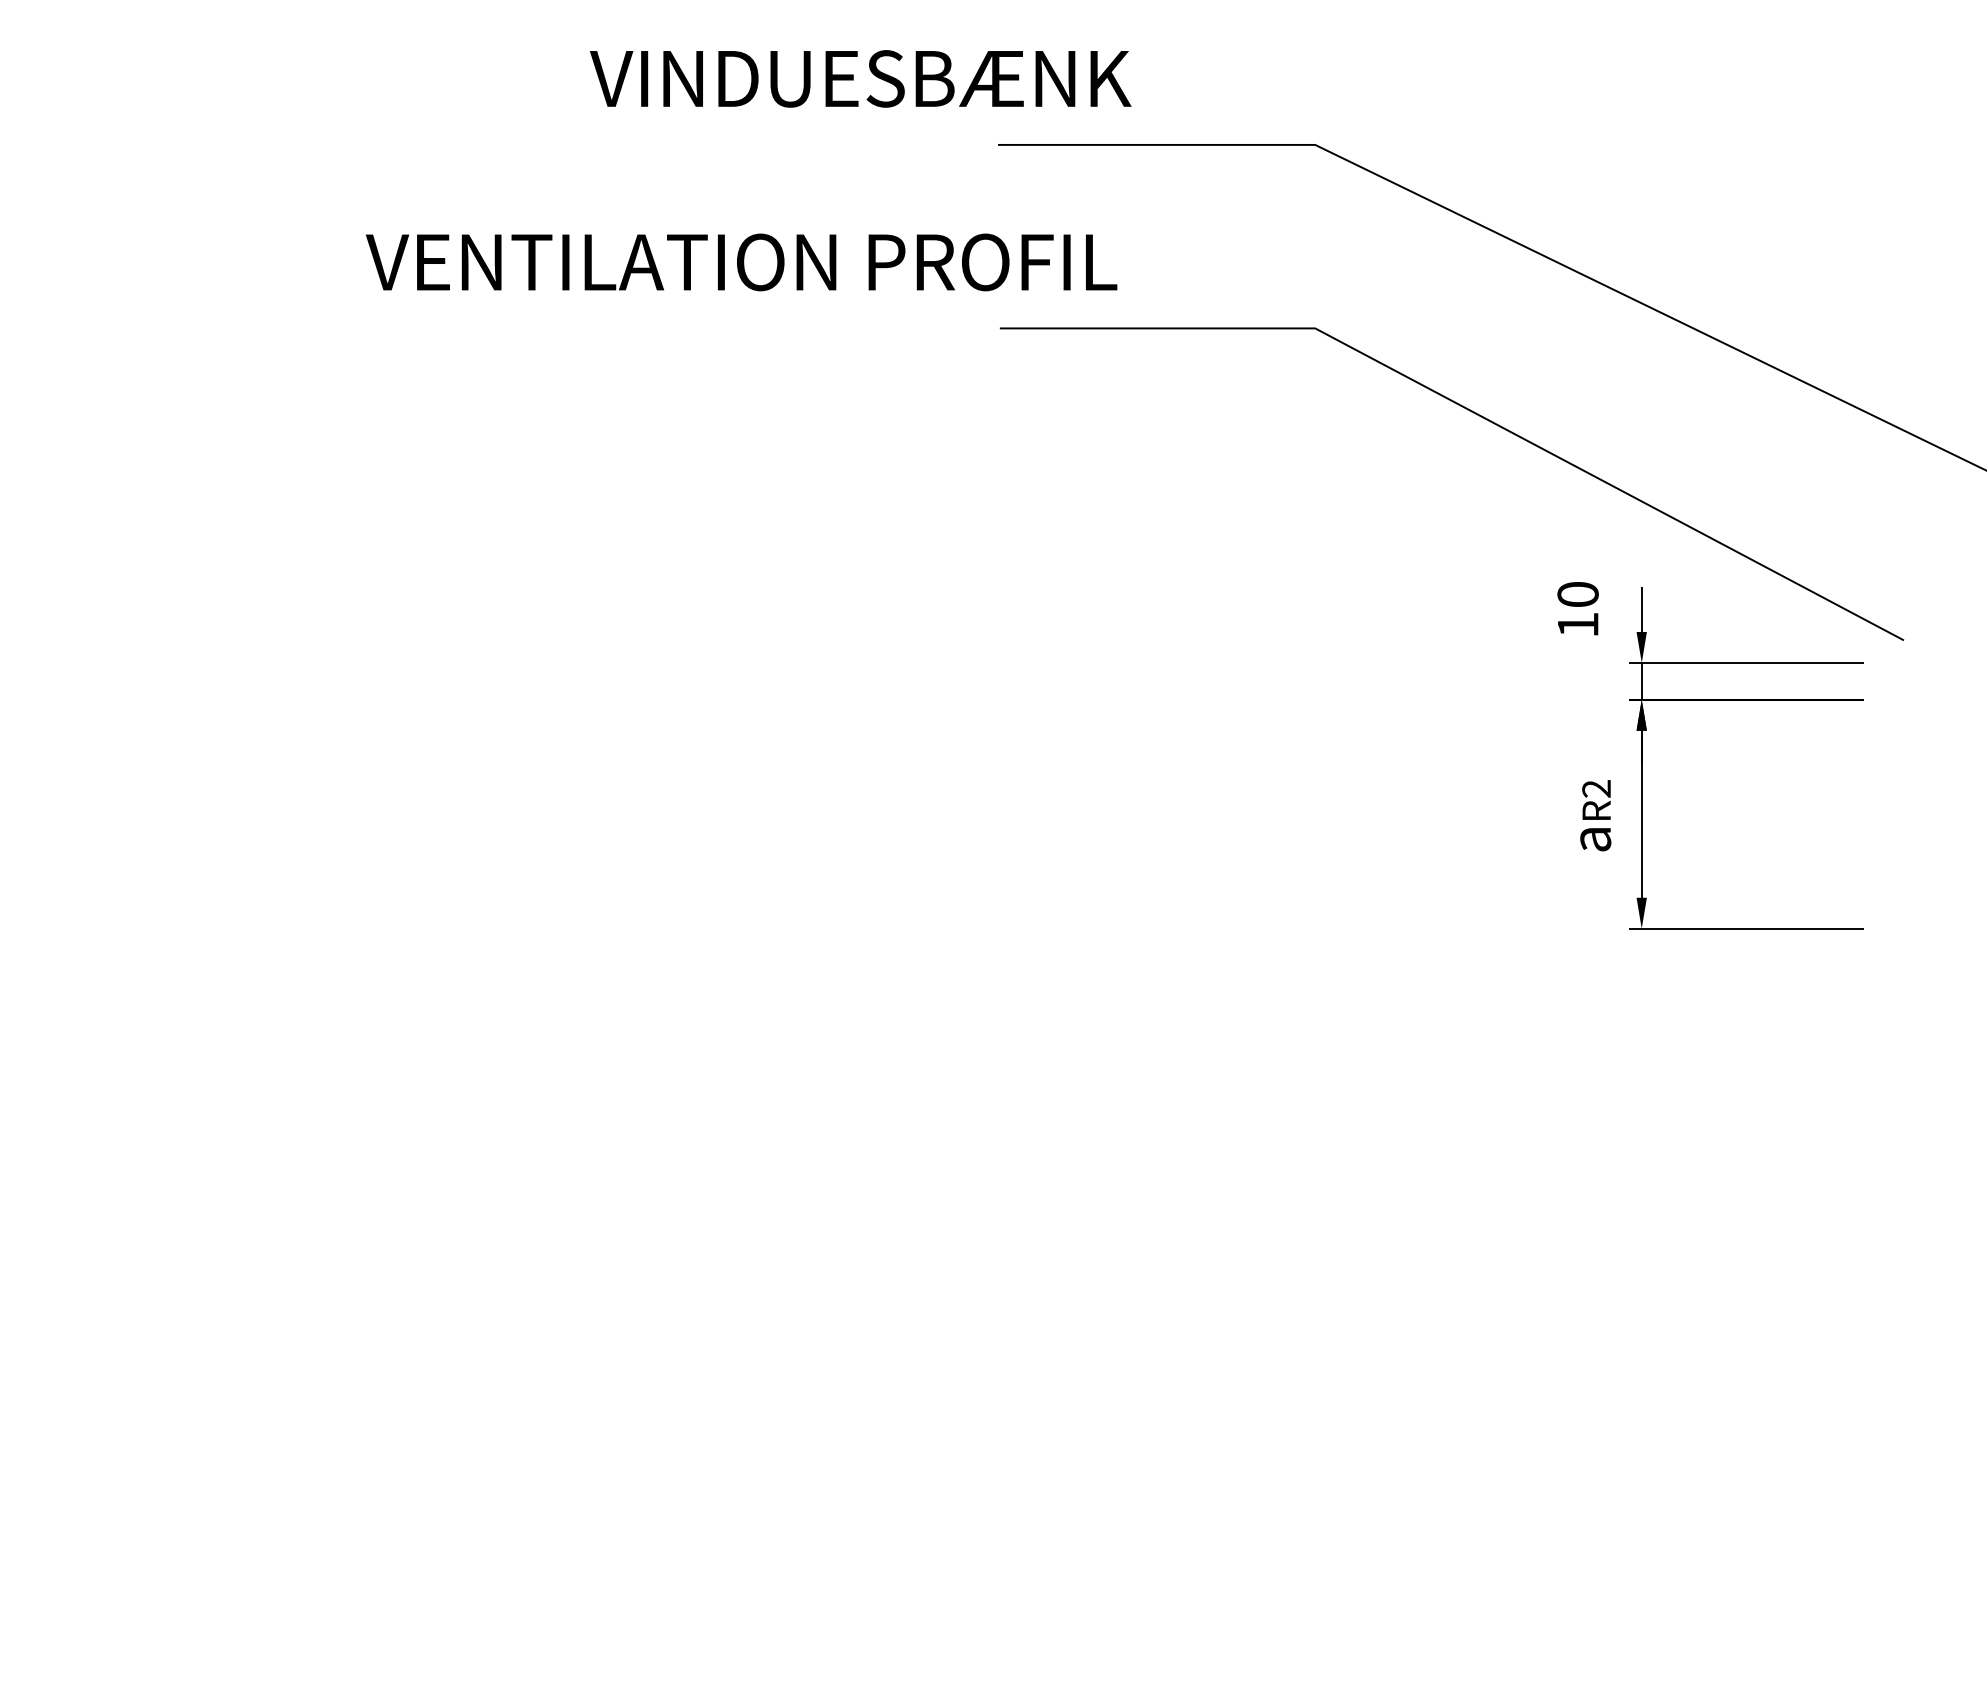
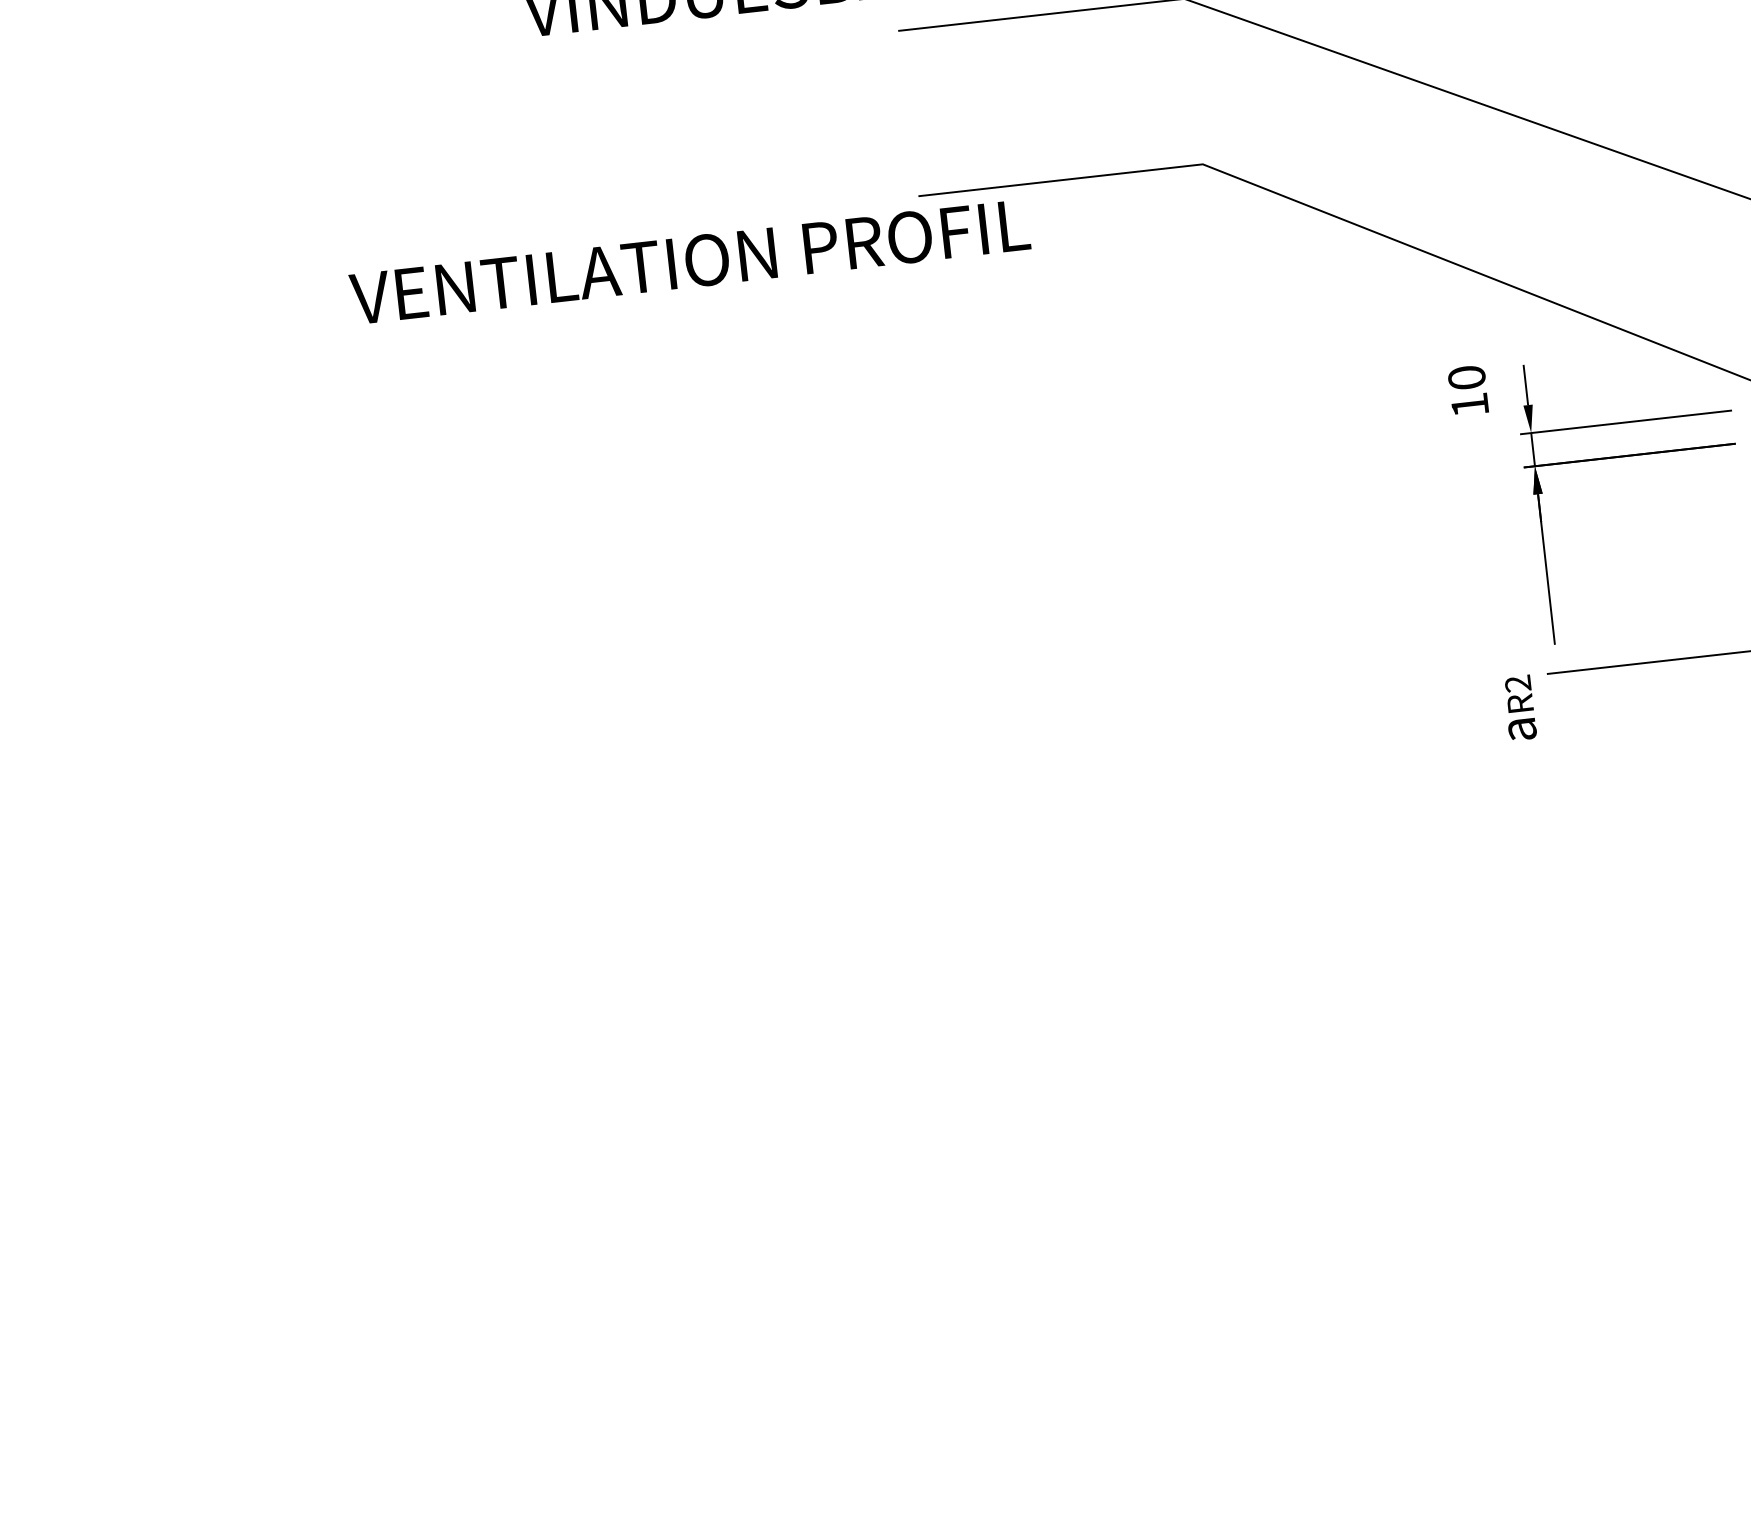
text: (741, 262) -> (689, 262), moved
text: (1595, 815) -> (1519, 707), moved
fill: (1641, 912) -> (1556, 658), removed

